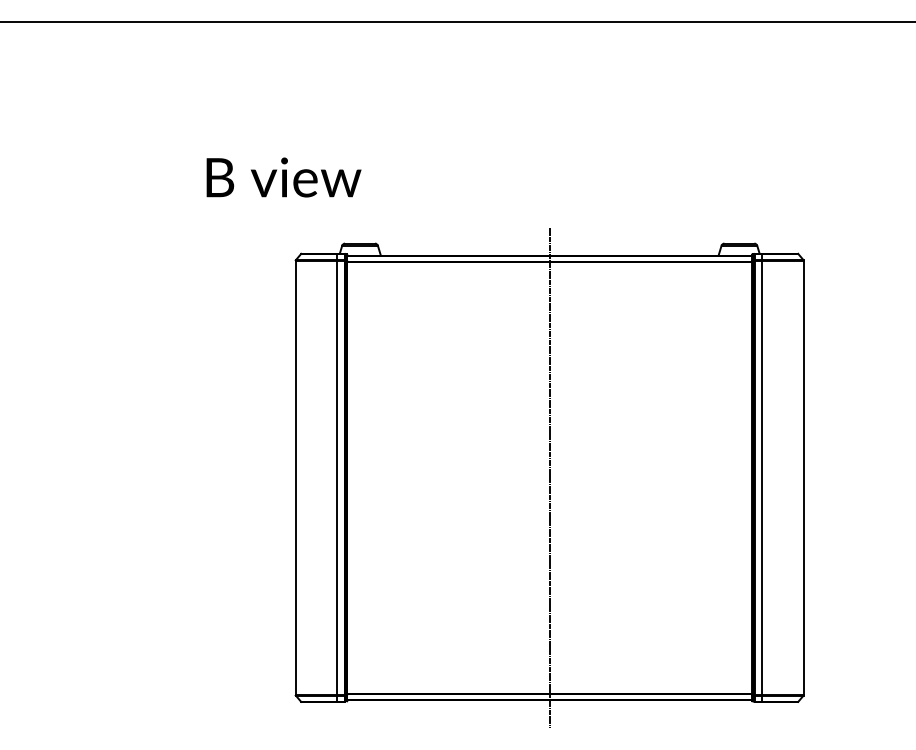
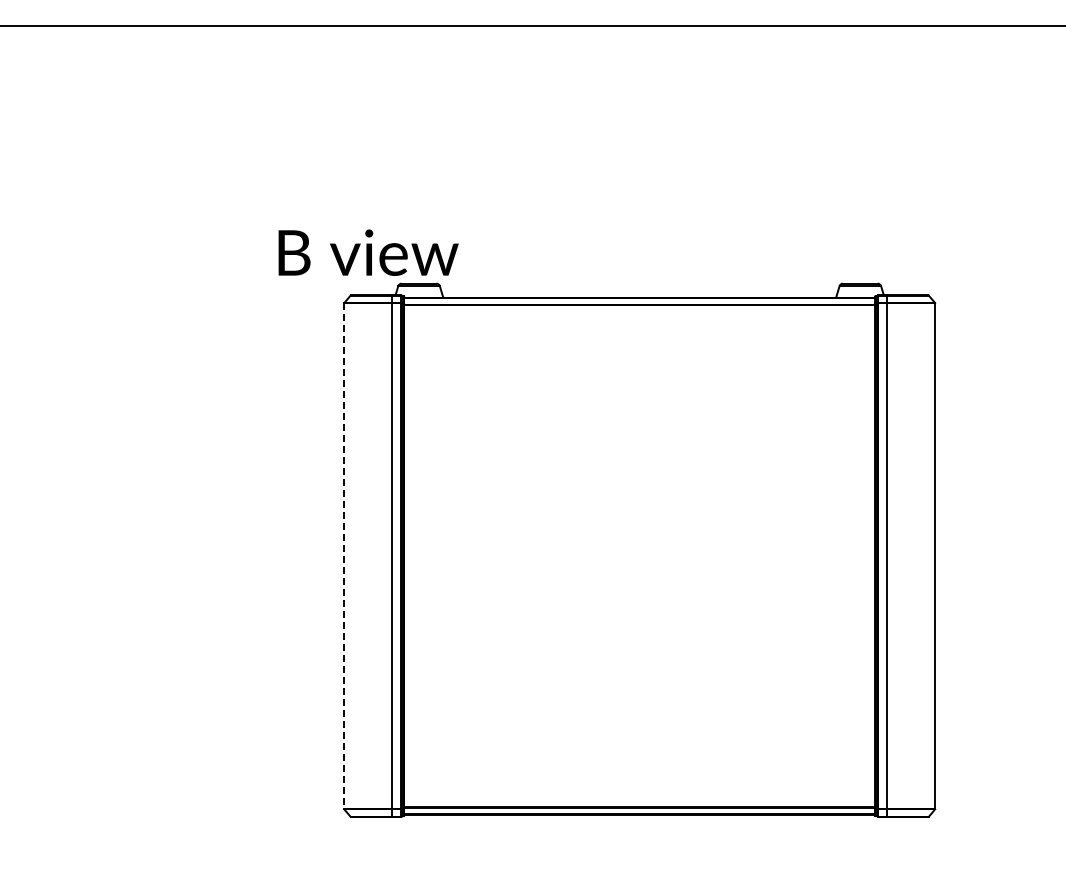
text: (283, 177) -> (368, 252), moved
line: (295, 478) -> (344, 556), solid -> dashed
line: (549, 478) -> (639, 556), removed

